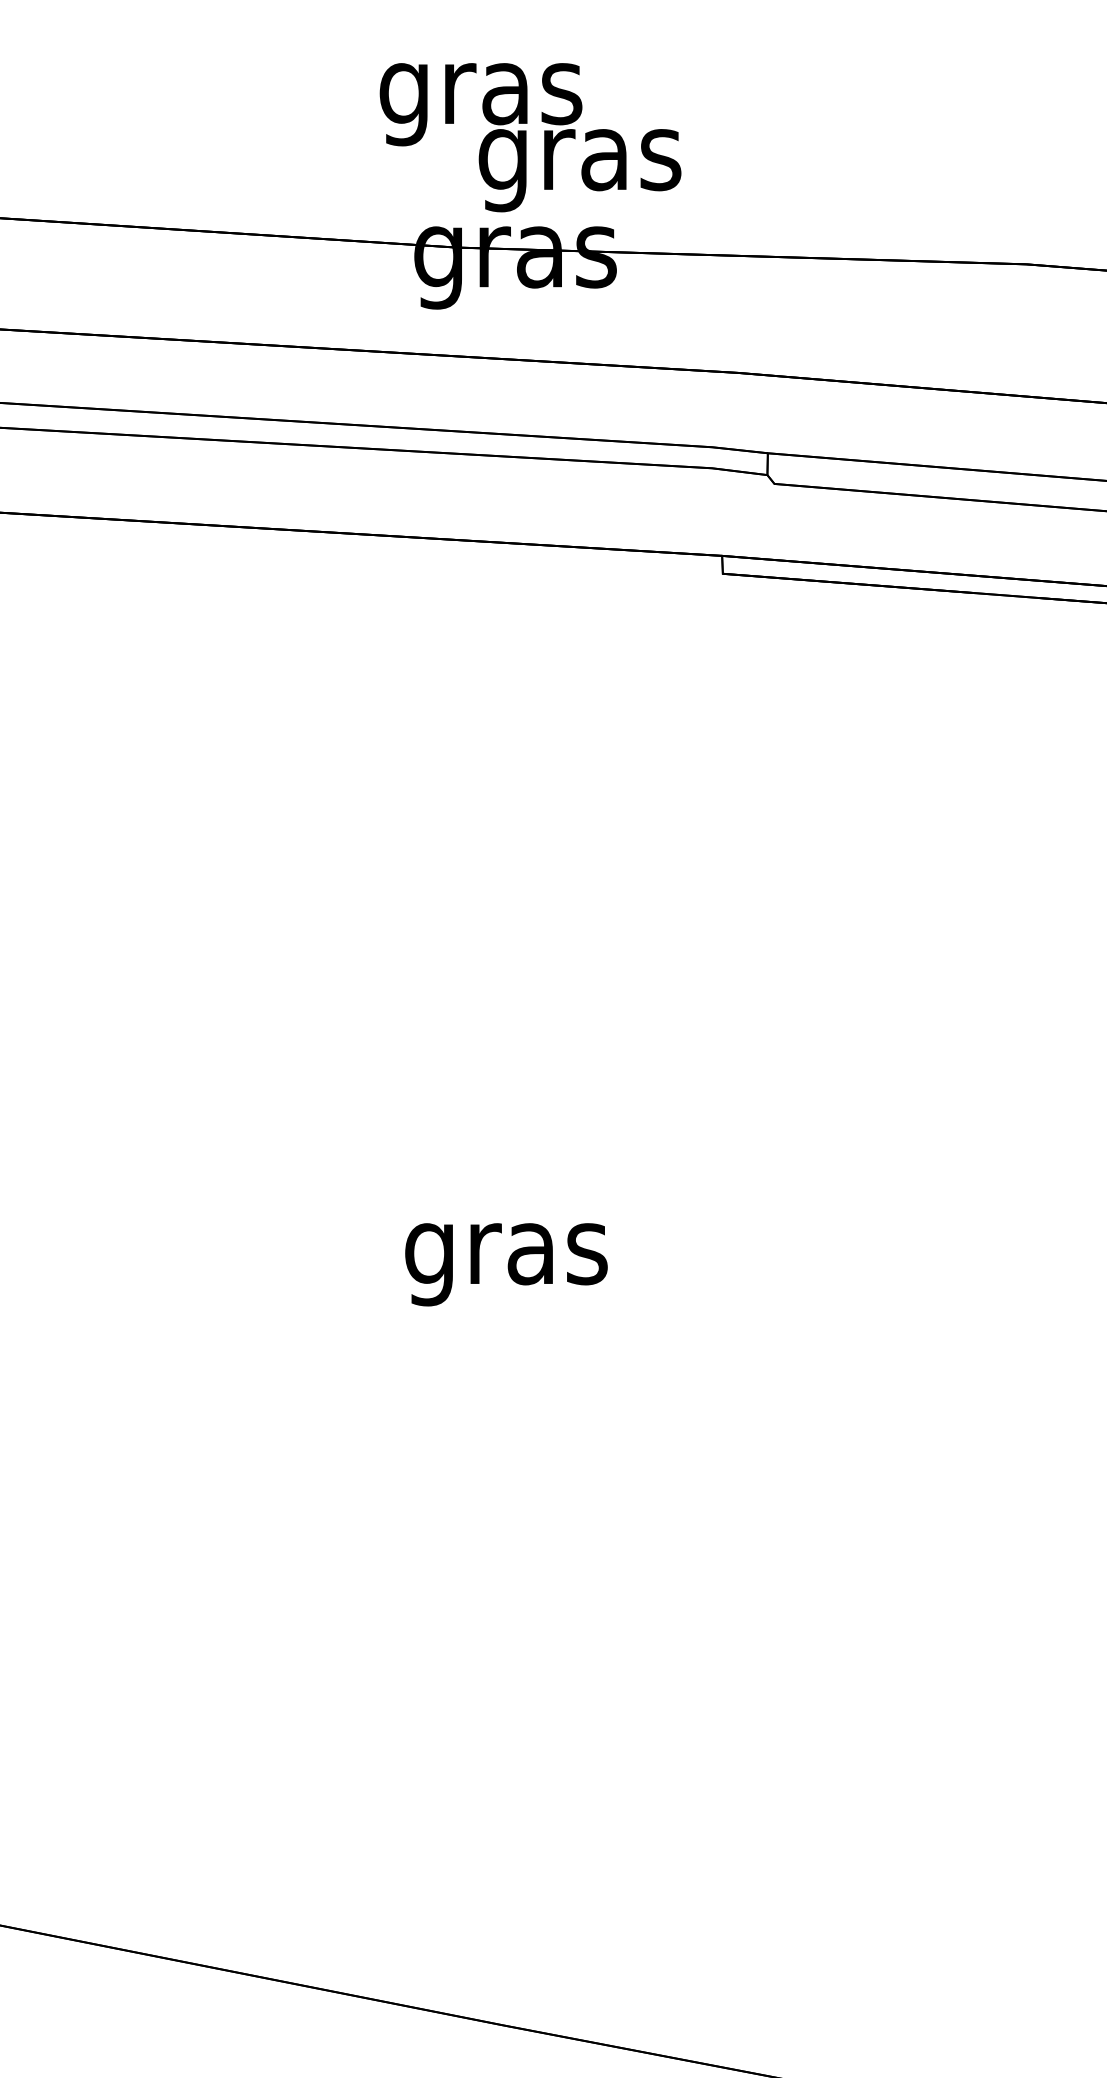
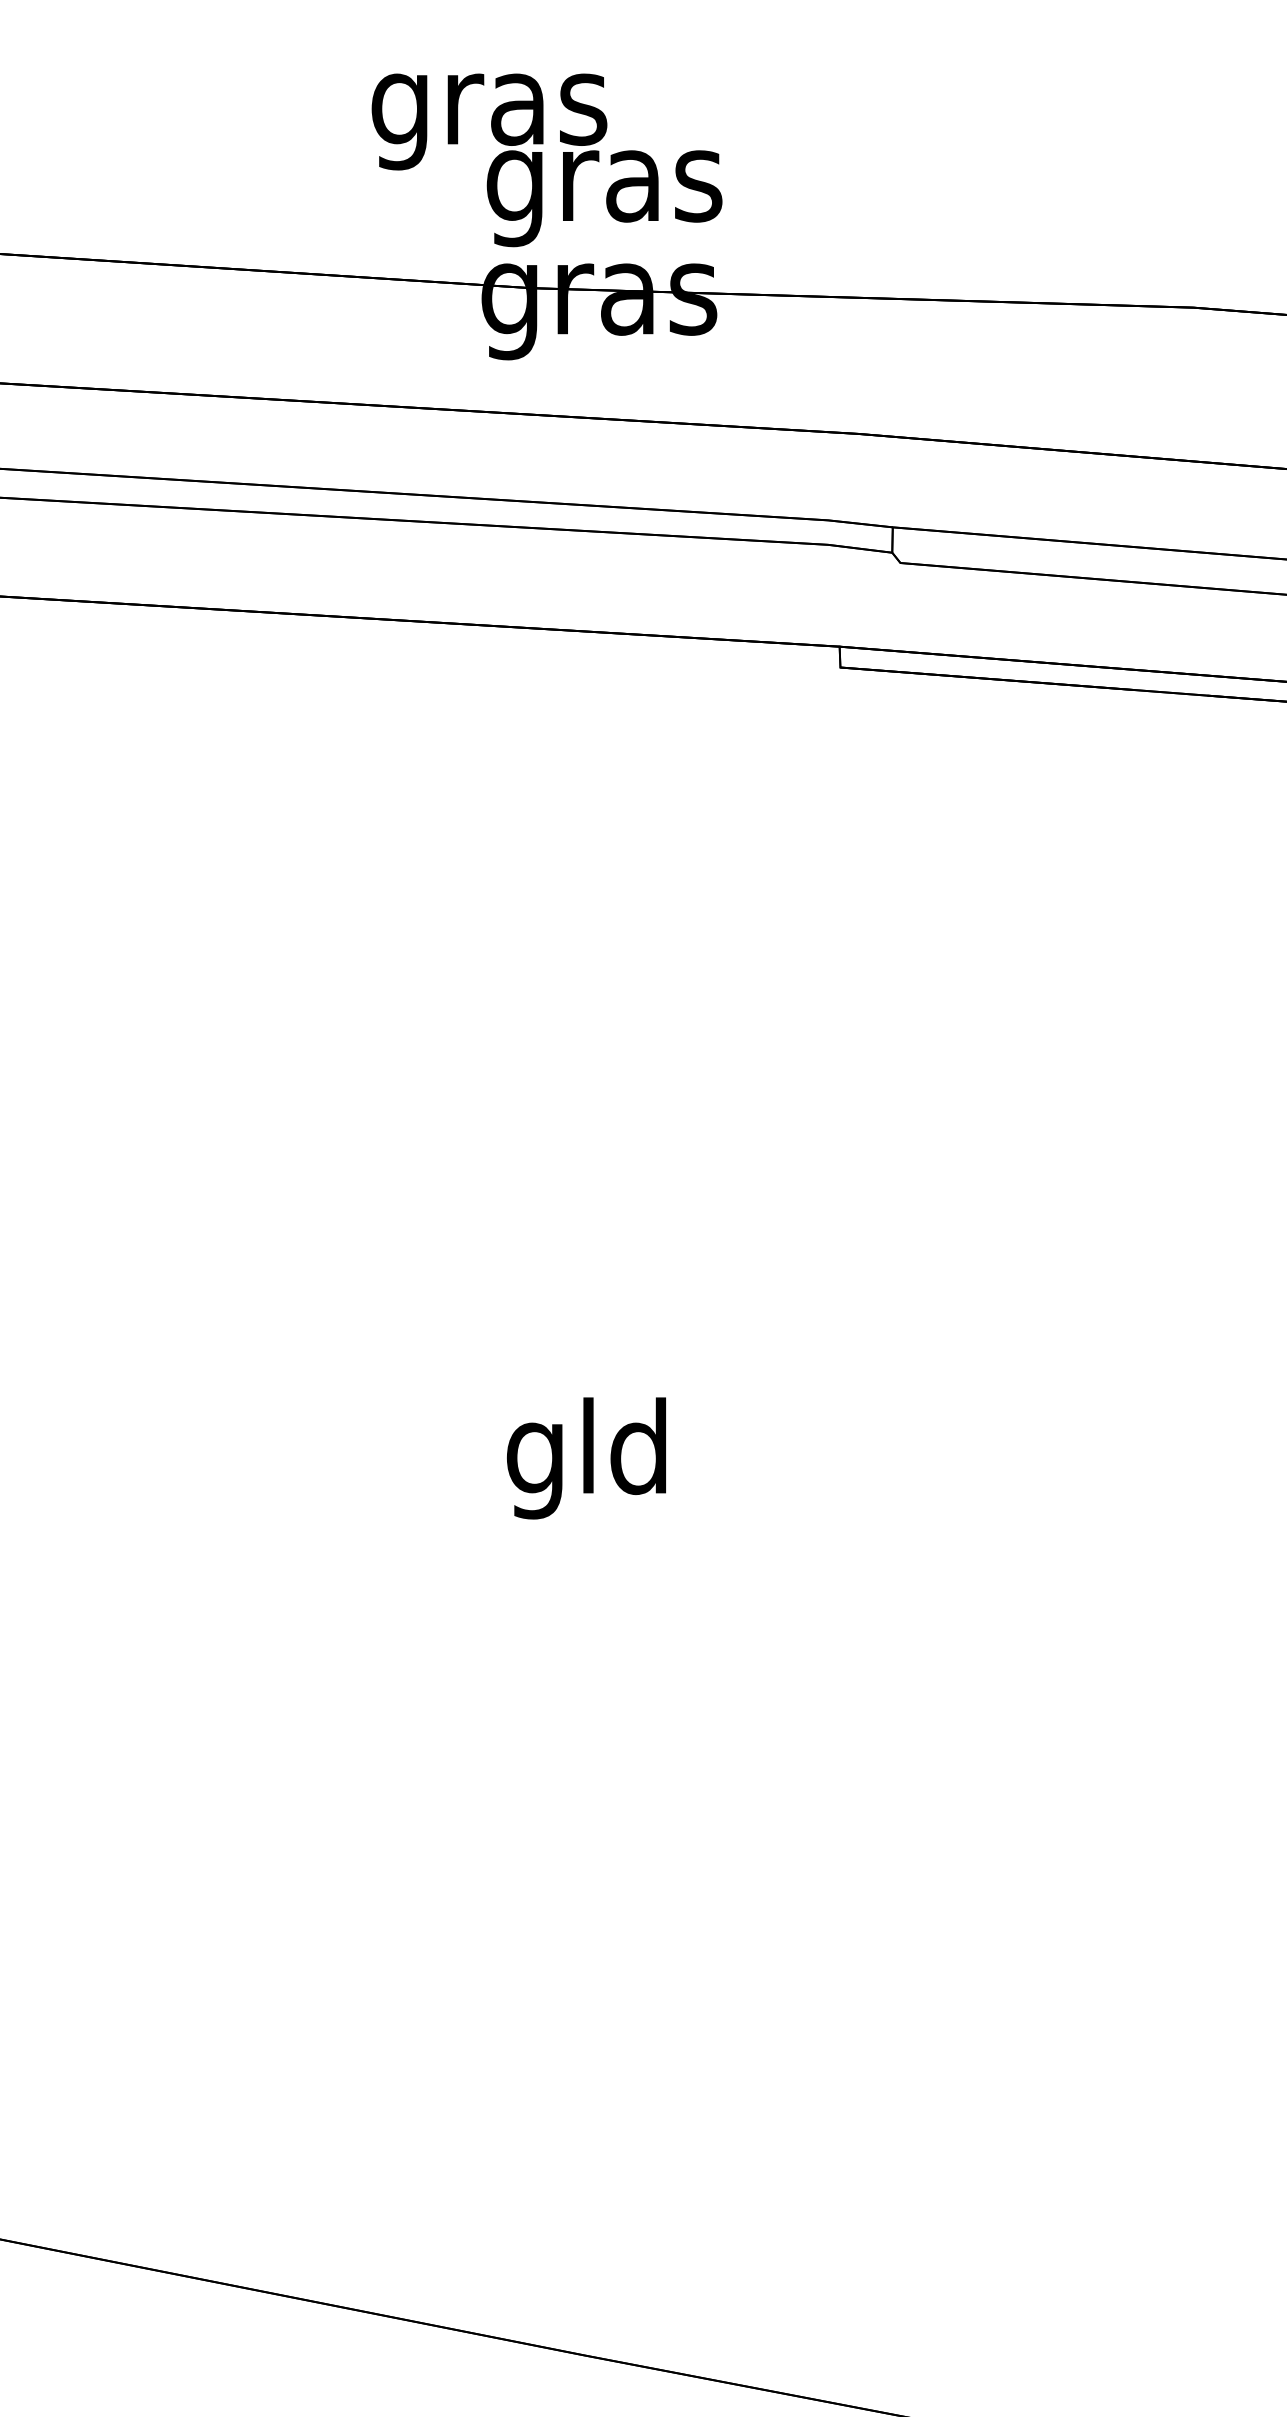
text: (530, 137) -> (546, 160), moved
text: (506, 1253) -> (588, 1457), gras -> gld

